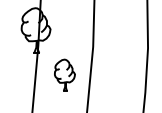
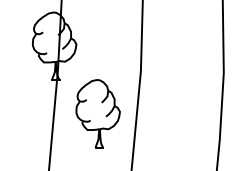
part: (64, 75) -> (97, 114), size x1.43

